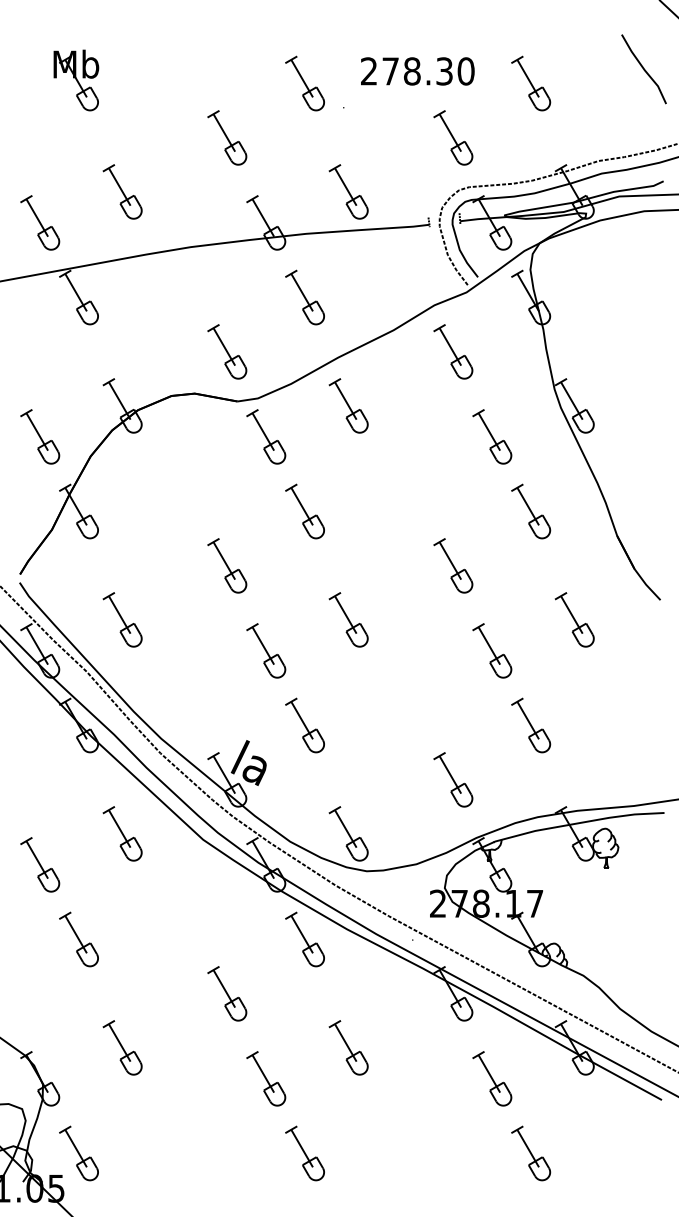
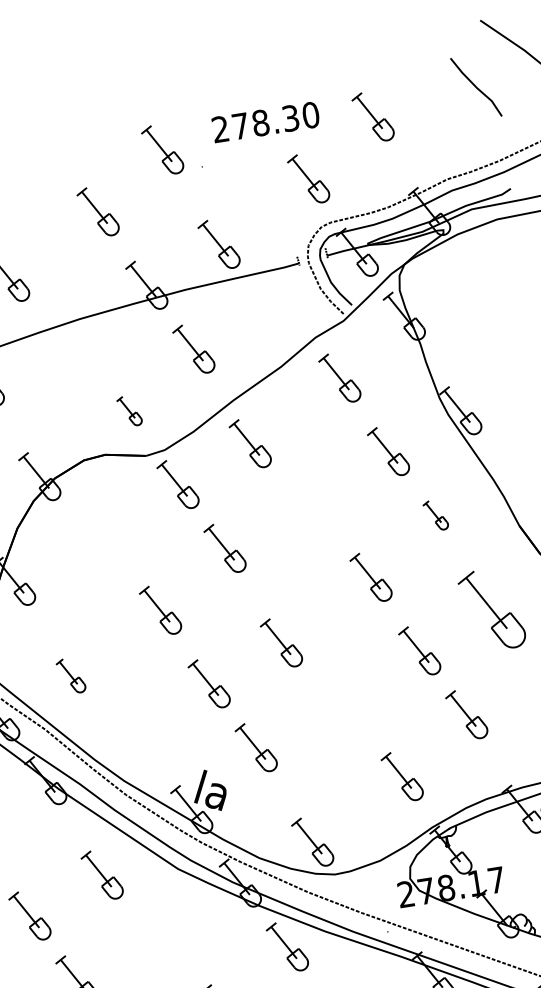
part: (227, 351) -> (129, 410), size x0.6
part: (531, 511) -> (435, 515), size x0.6
part: (122, 619) -> (70, 675), size x0.7
part: (574, 619) -> (491, 609), size x1.6

